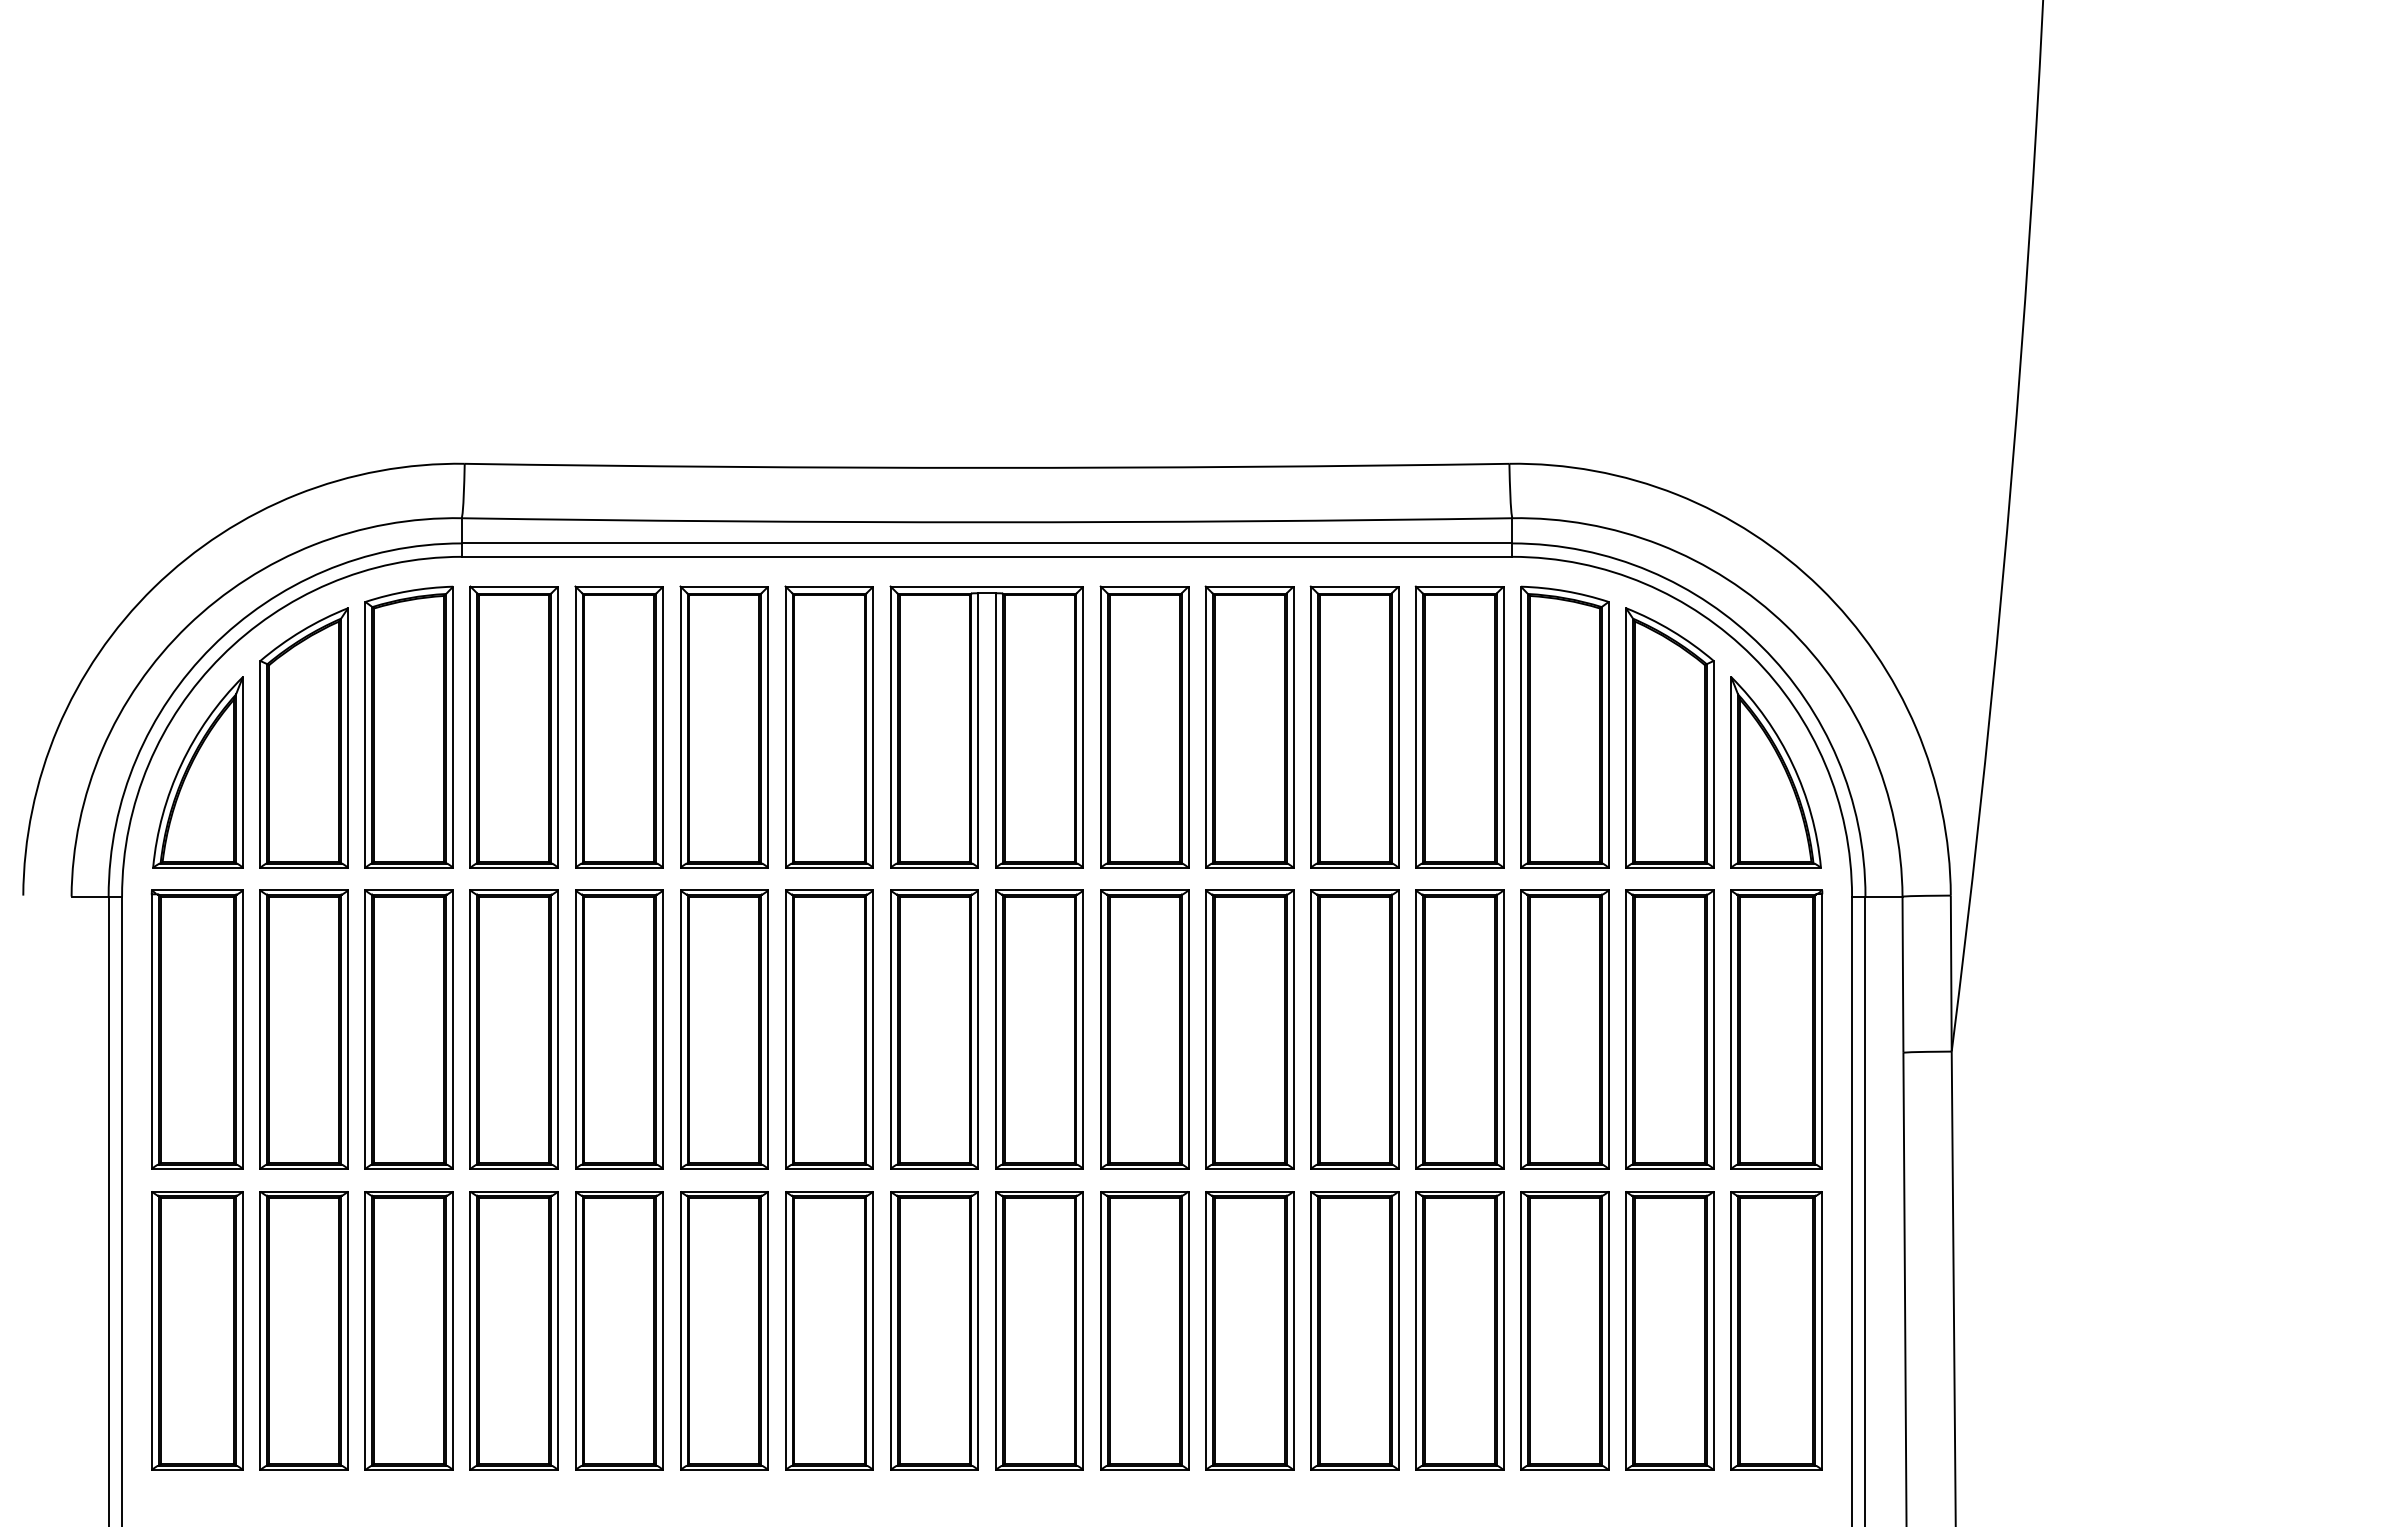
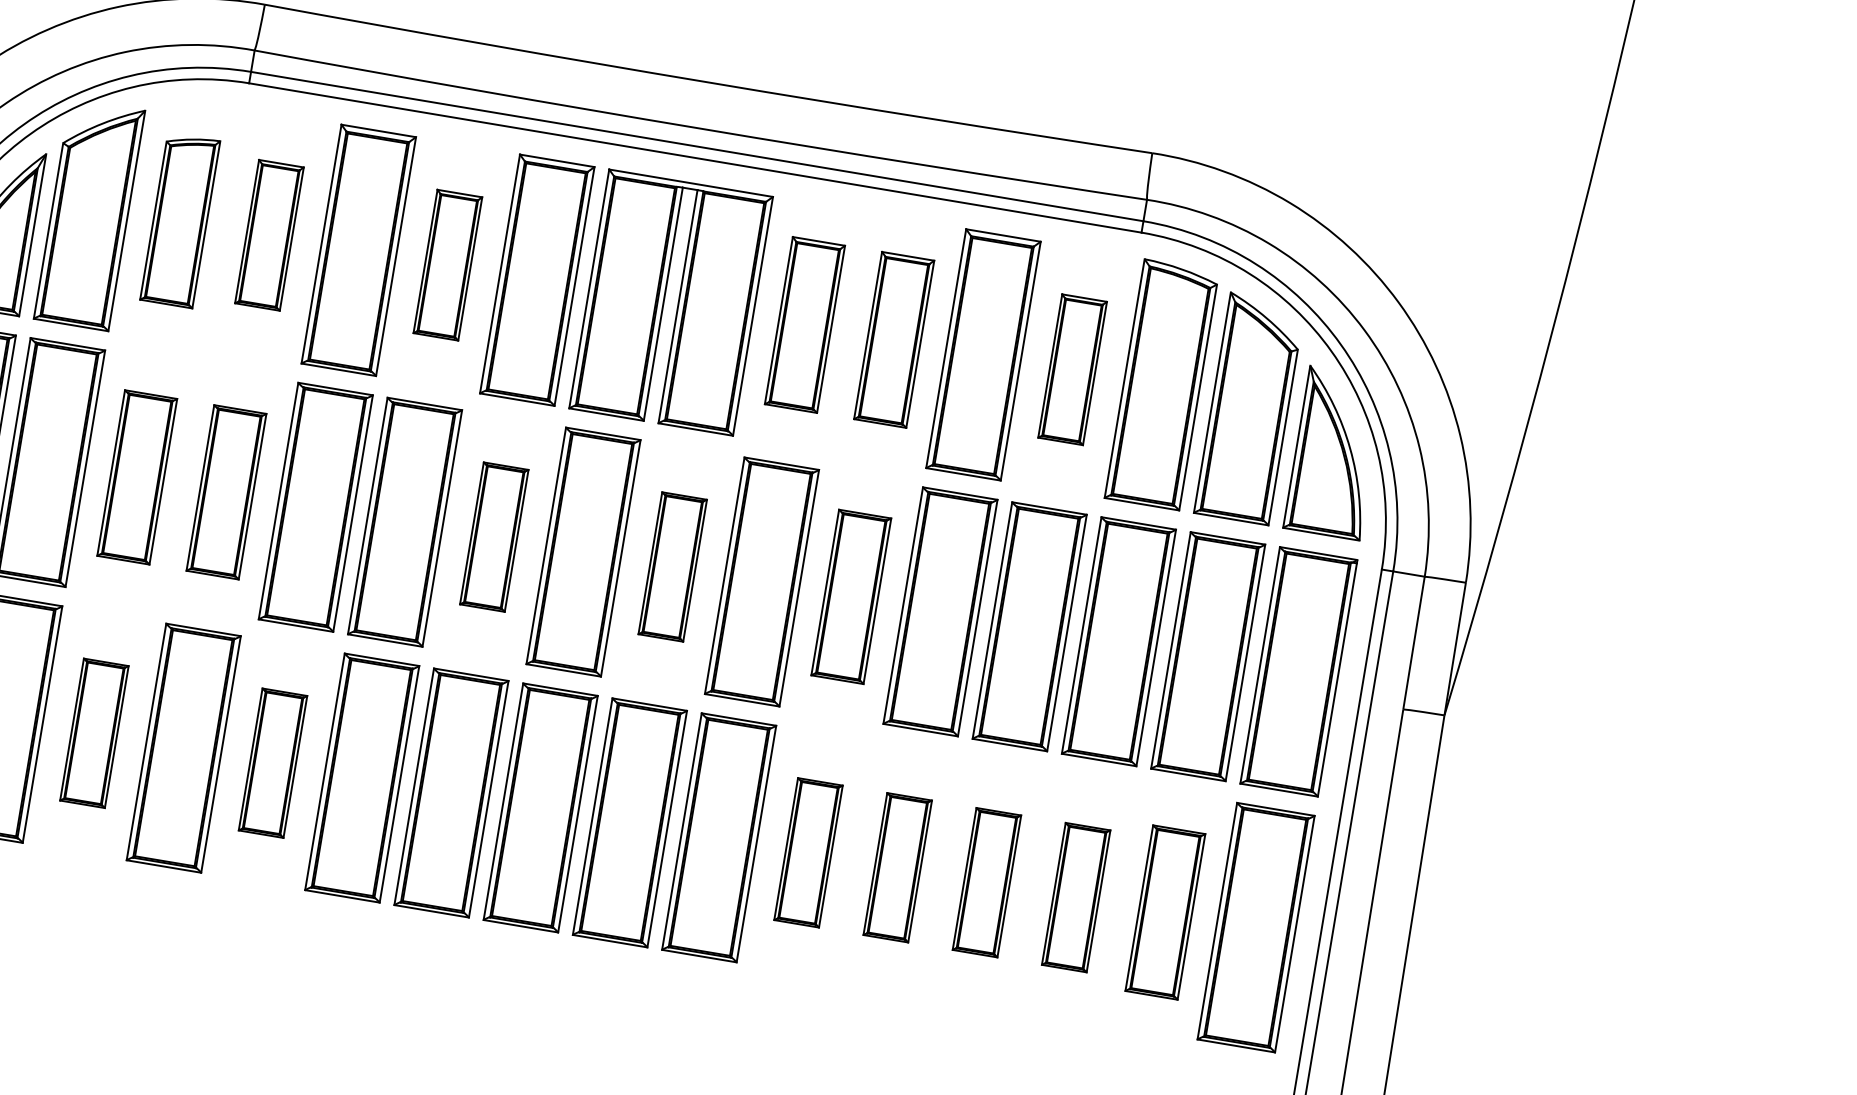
part: (408, 726) -> (179, 219), size x0.7
part: (513, 726) -> (268, 234), size x0.6
part: (723, 726) -> (447, 264), size x0.6
part: (1144, 726) -> (804, 324), size x0.7
part: (1249, 726) -> (894, 339), size x0.7
part: (1459, 726) -> (1072, 369), size x0.6
part: (408, 1029) -> (136, 477), size x0.7
part: (513, 1029) -> (225, 492), size x0.7
part: (829, 1029) -> (494, 537), size x0.6
part: (1039, 1029) -> (672, 566), size x0.6
part: (1249, 1029) -> (851, 596), size x0.7
part: (408, 1330) -> (93, 732), size x0.6
part: (619, 1330) -> (273, 762), size x0.6
part: (1249, 1330) -> (808, 852), size x0.6
part: (1354, 1330) -> (897, 867), size x0.6
part: (1459, 1330) -> (986, 882), size x0.6
part: (1564, 1330) -> (1075, 897), size x0.6
part: (1669, 1330) -> (1165, 912), size x0.7

